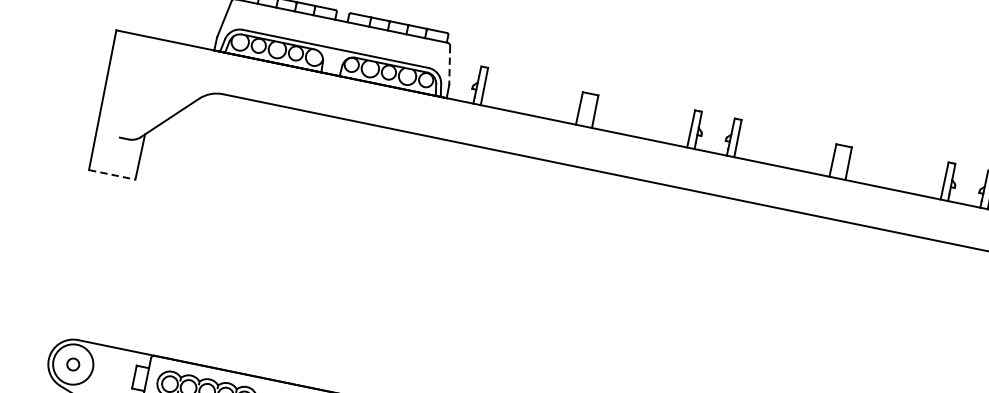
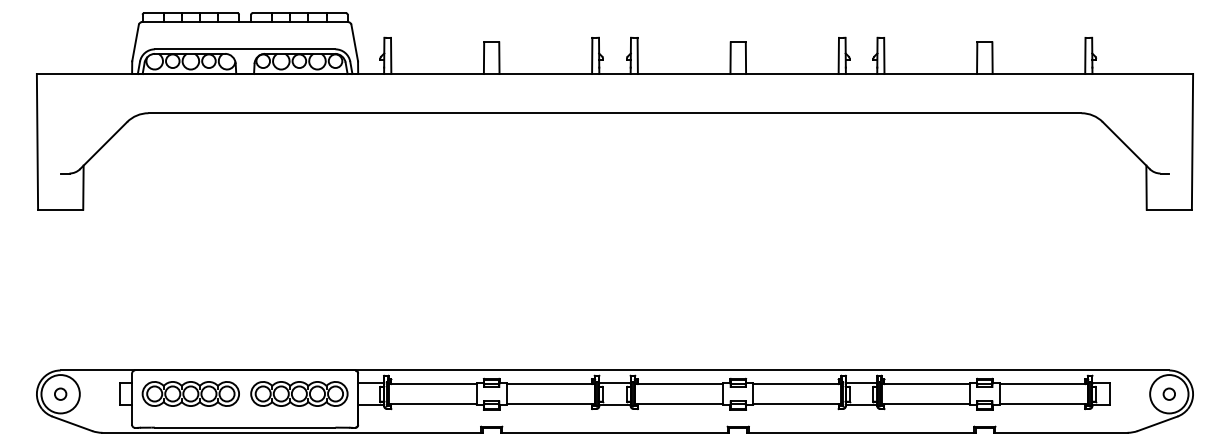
line: (449, 65) -> (354, 43), dashed -> solid
line: (112, 174) -> (60, 209), dashed -> solid

